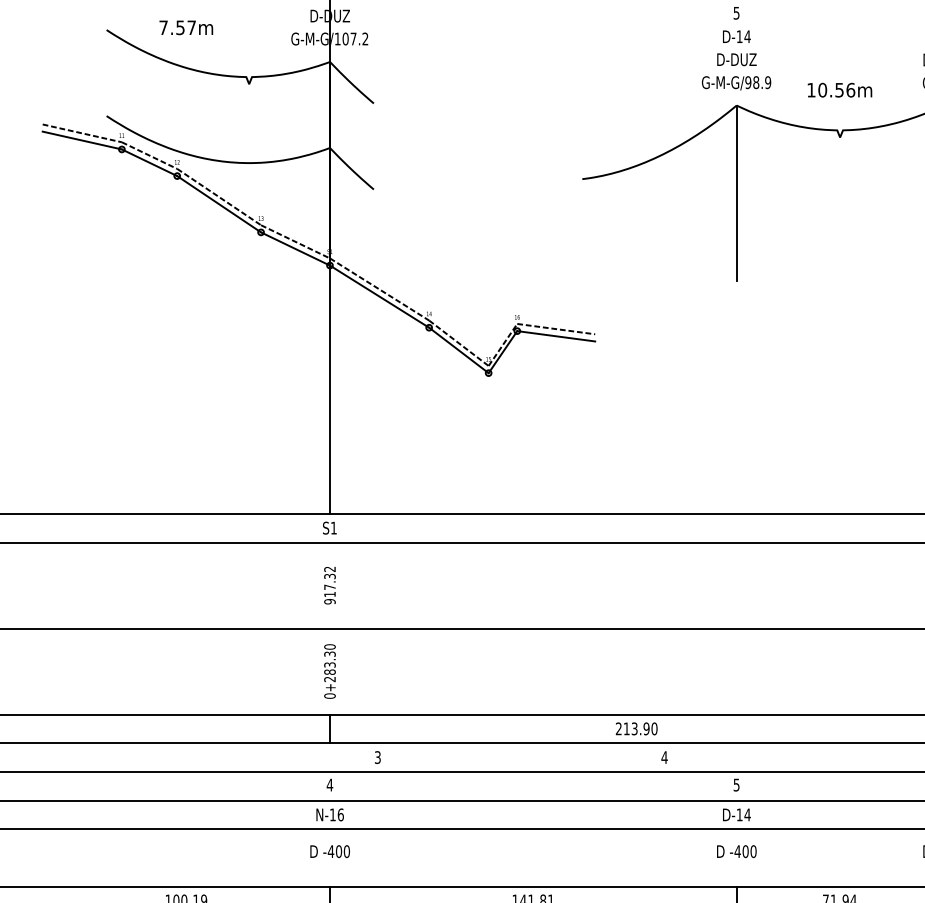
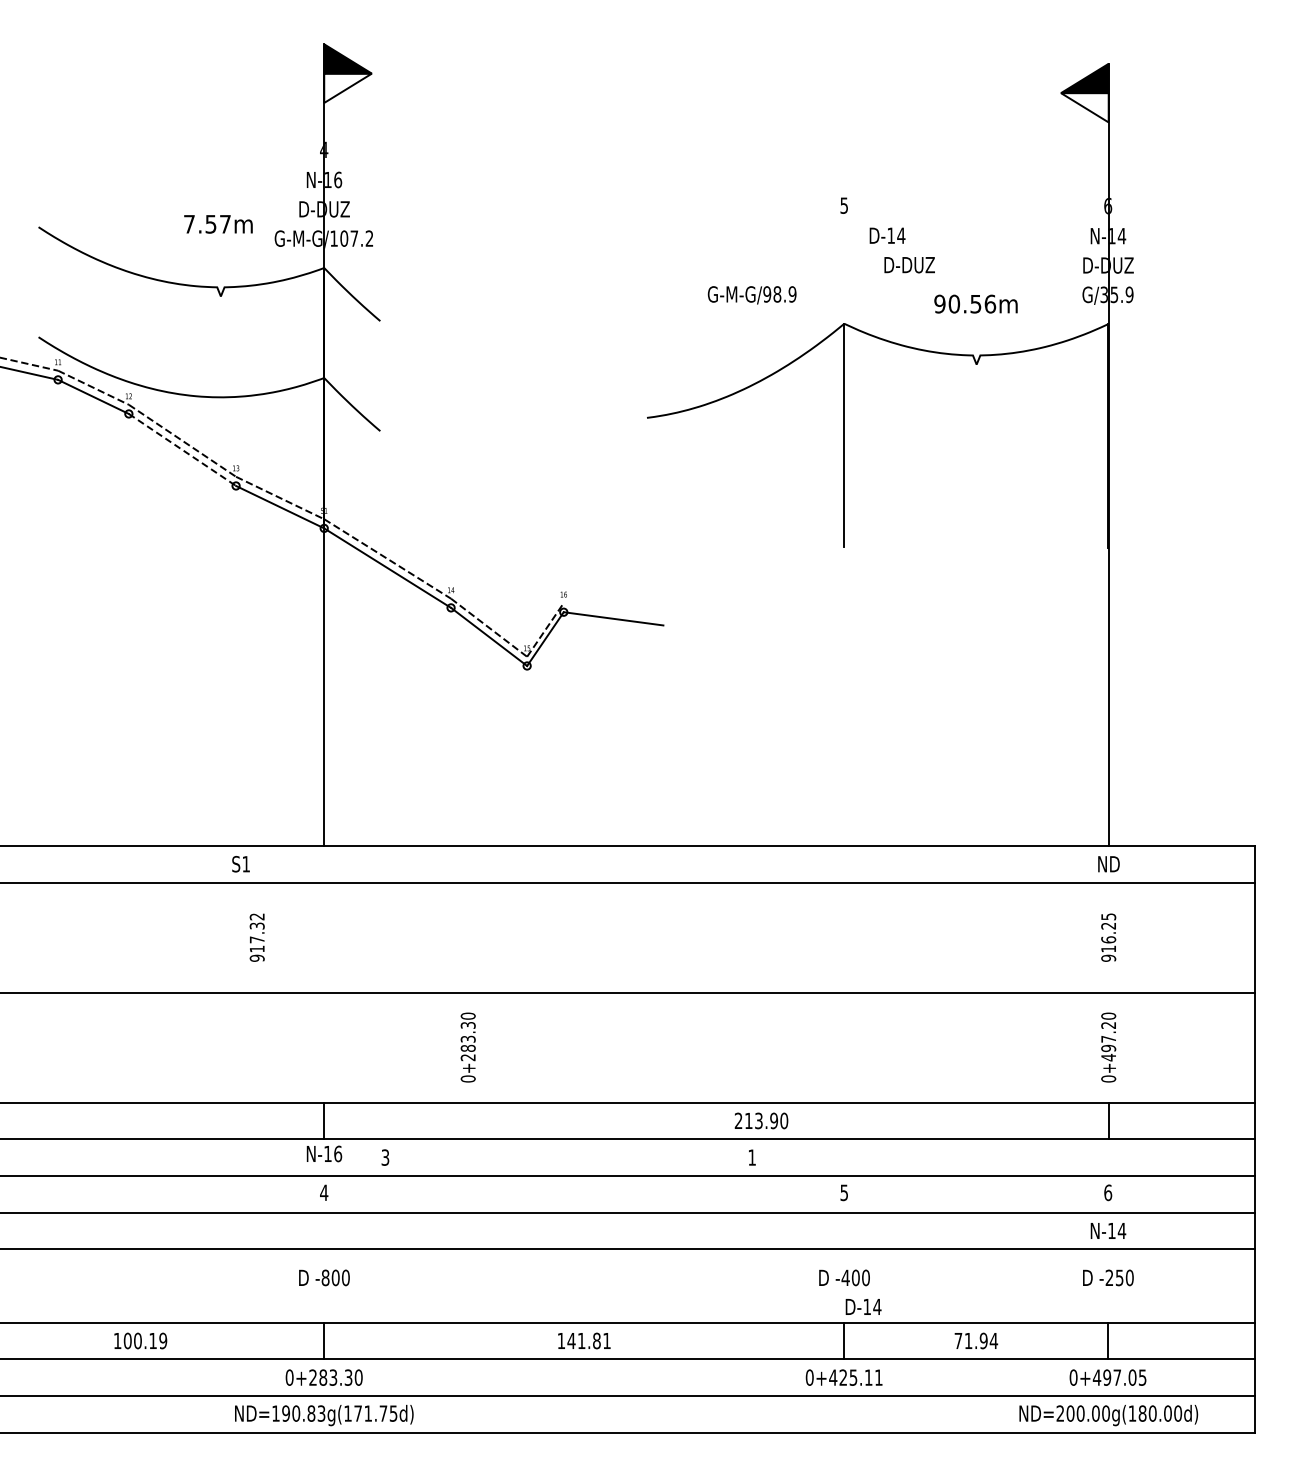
text: (186, 27) -> (218, 224), moved
text: (736, 36) -> (887, 235), moved
text: (736, 60) -> (909, 265), moved
text: (736, 83) -> (751, 295), moved
text: (811, 89) -> (939, 303), 10.56m -> 90.56m
line: (219, 203) -> (182, 449), solid -> dashed
line: (556, 328) -> (613, 609), removed
text: (329, 528) -> (240, 864), moved
text: (329, 585) -> (256, 937), moved
text: (329, 671) -> (467, 1047), moved
text: (636, 728) -> (761, 1120), moved
text: (664, 757) -> (752, 1157), 4 -> 1
text: (330, 814) -> (324, 1153), moved
text: (736, 814) -> (863, 1306), moved
text: (330, 851) -> (325, 1277), -400 -> -800

